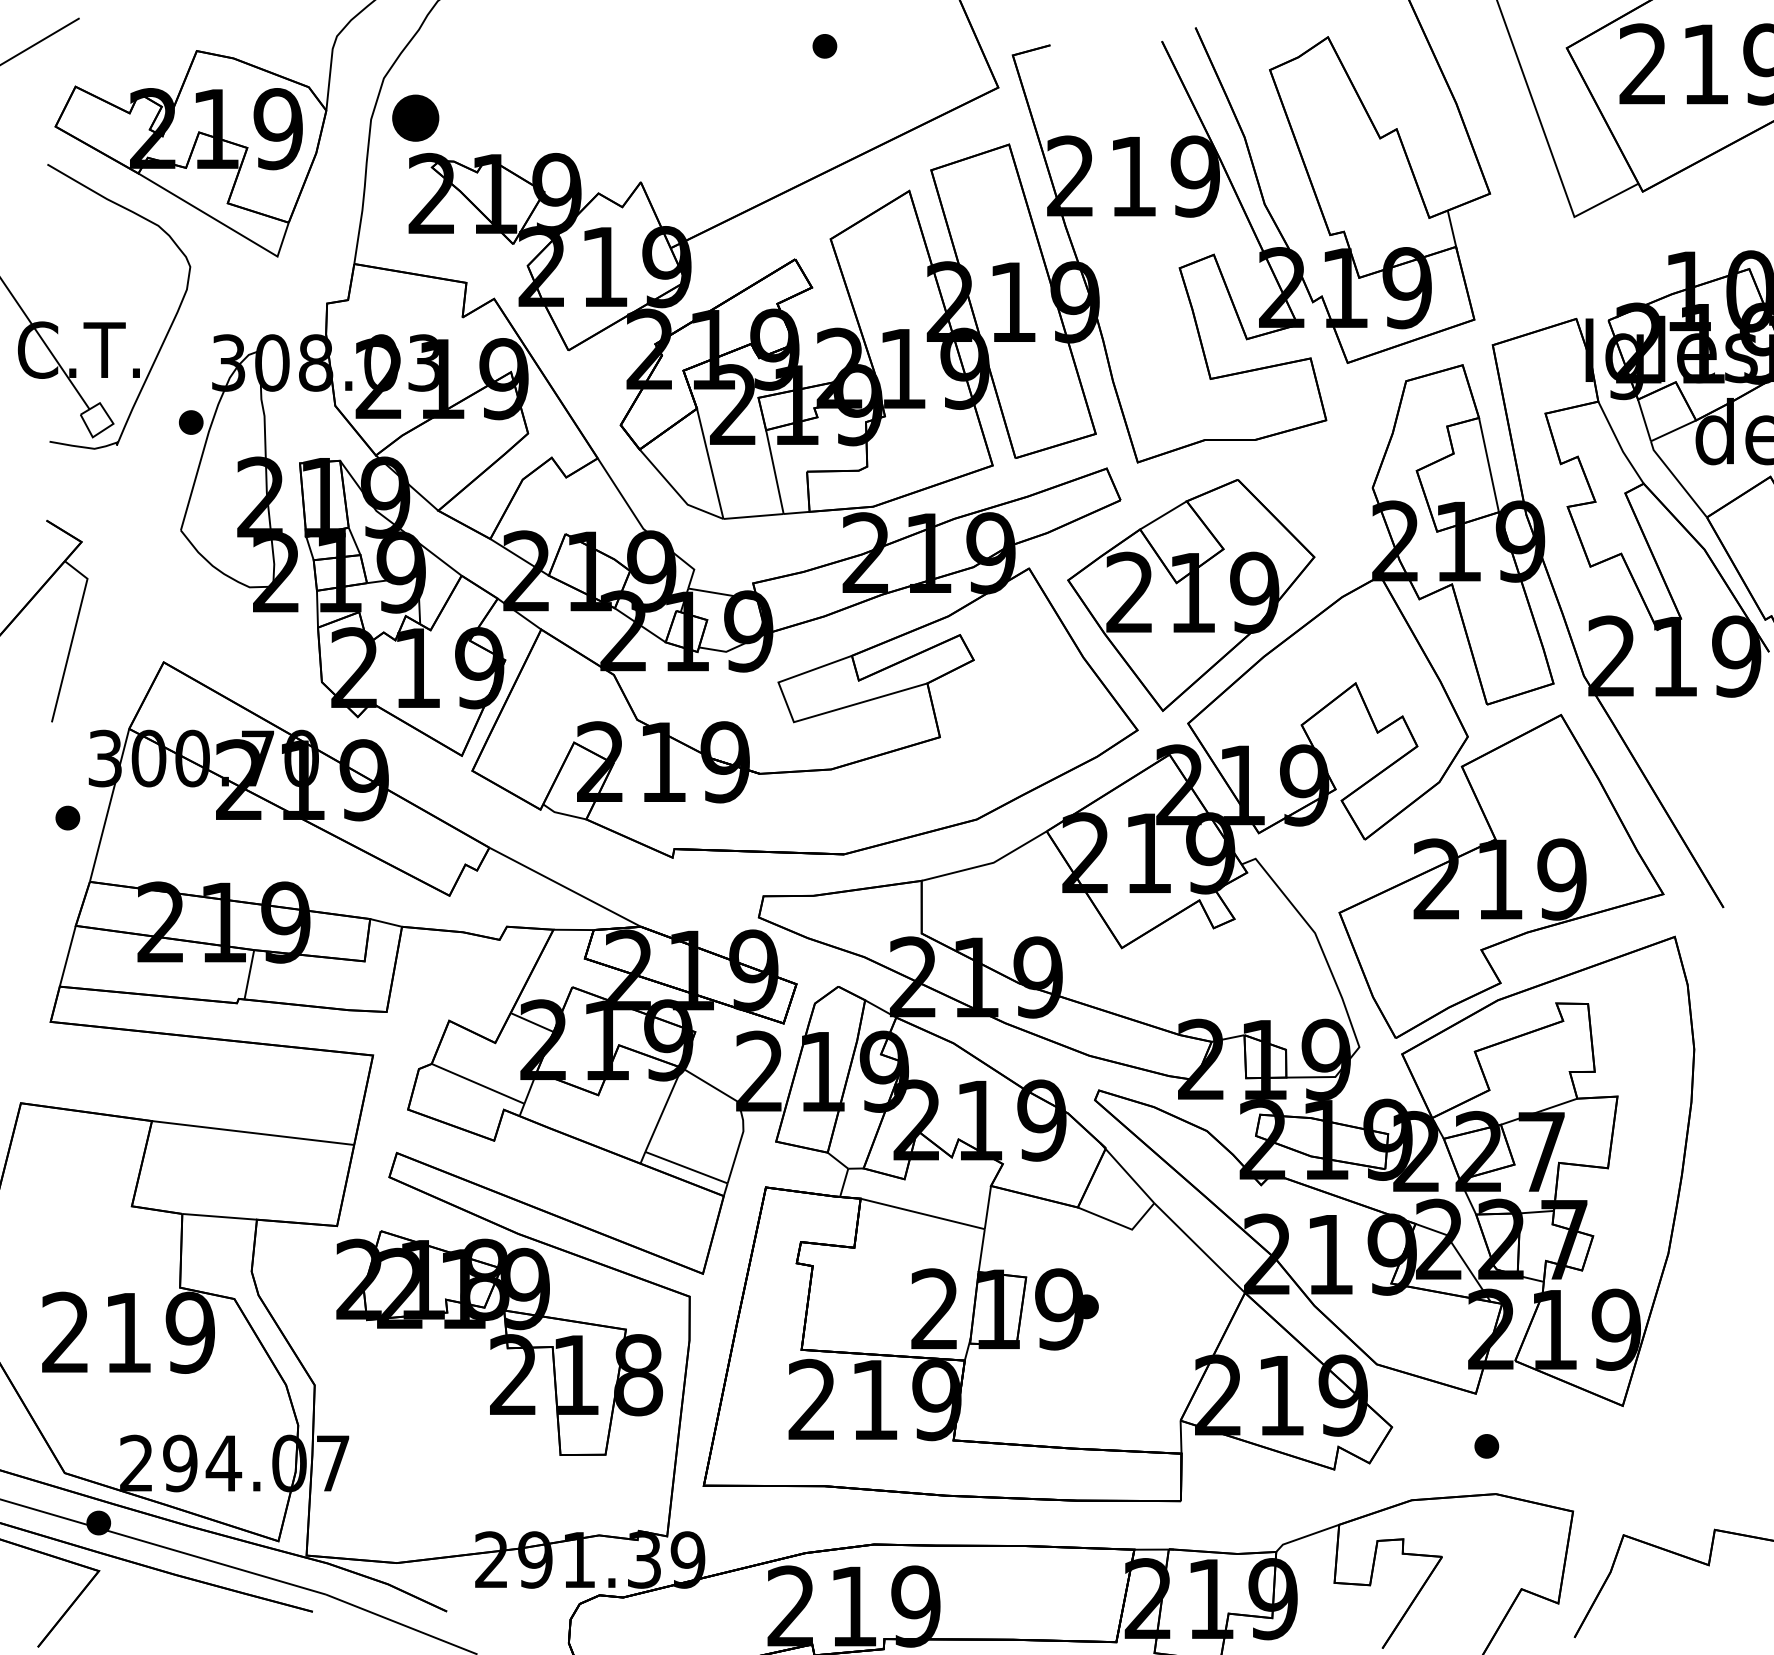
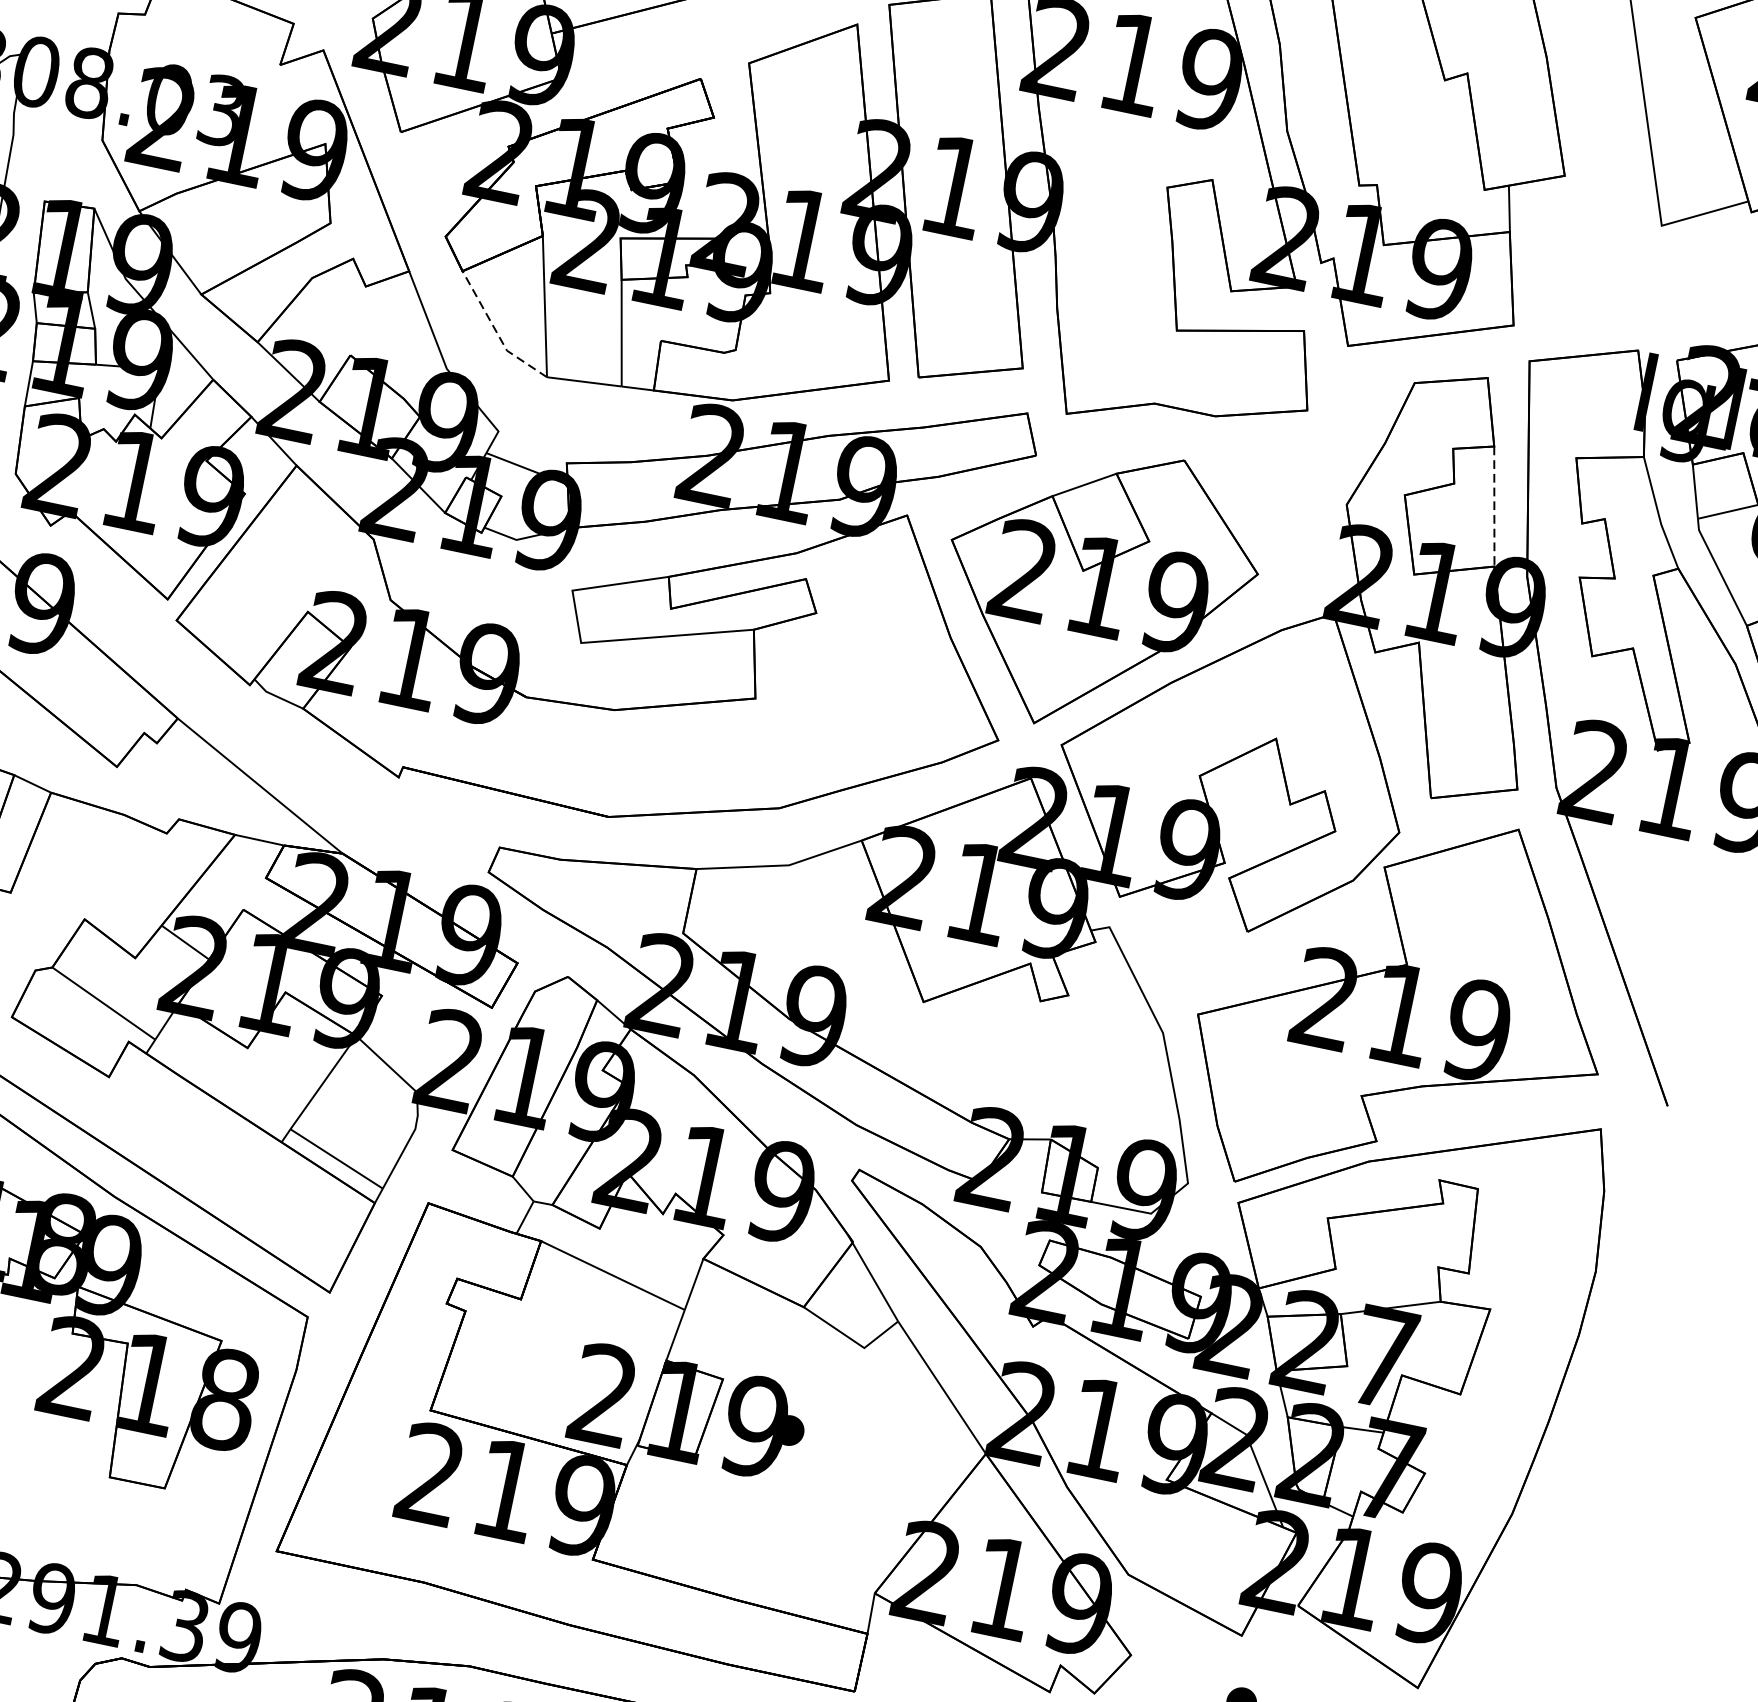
line: (1489, 465) -> (1494, 507), solid -> dashed
line: (676, 492) -> (496, 332), solid -> dashed

